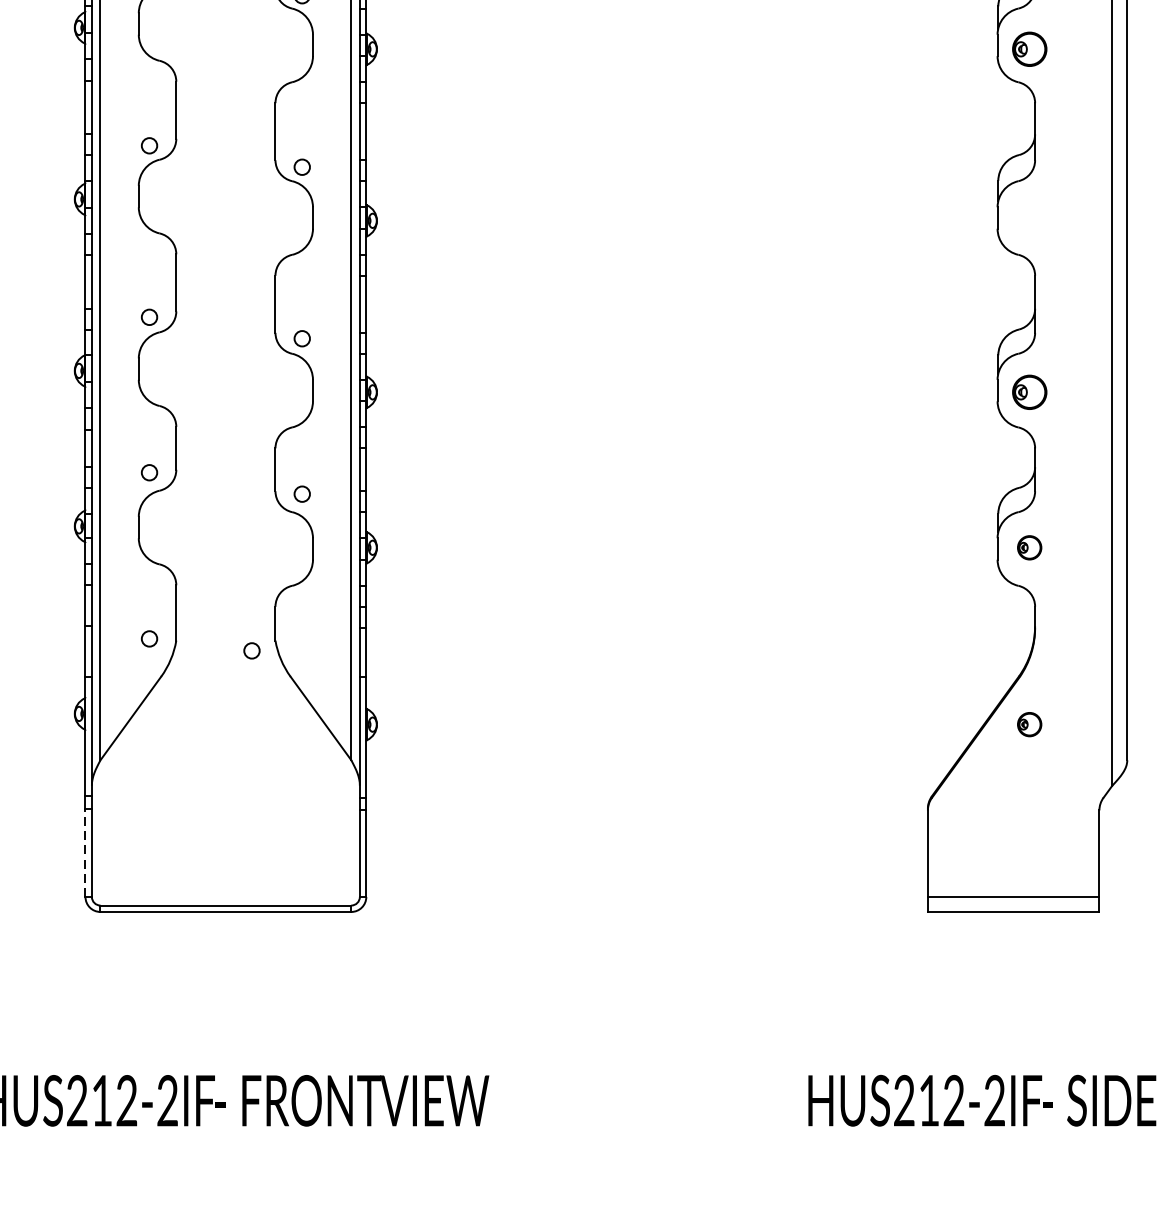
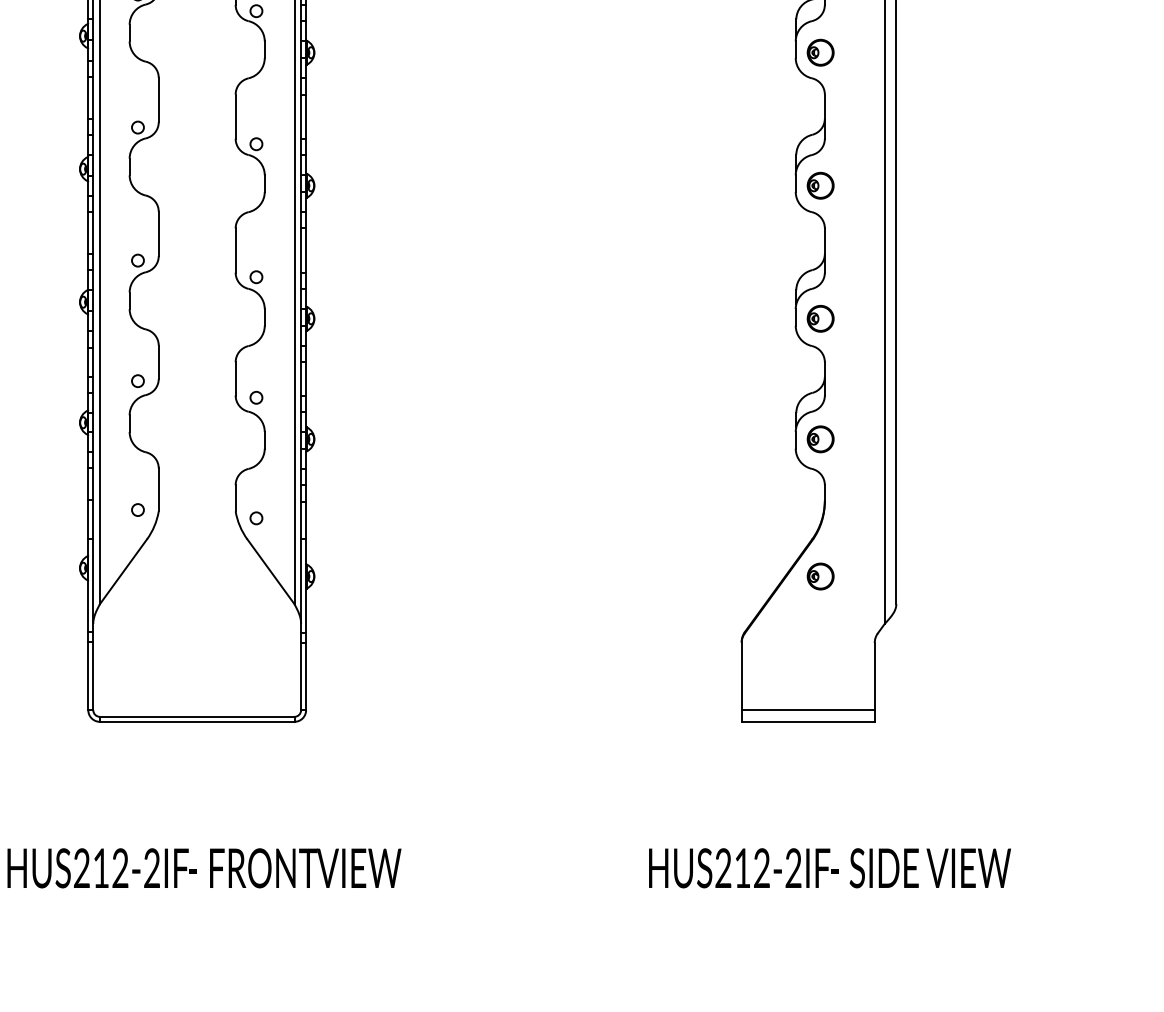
part: (1029, 220) -> (820, 185), added
part: (1029, 547) -> (820, 439), size x1.43
circle: (252, 651) -> (256, 518), moved
part: (1029, 724) -> (820, 576), size x1.43
line: (85, 852) -> (88, 675), dashed -> solid

